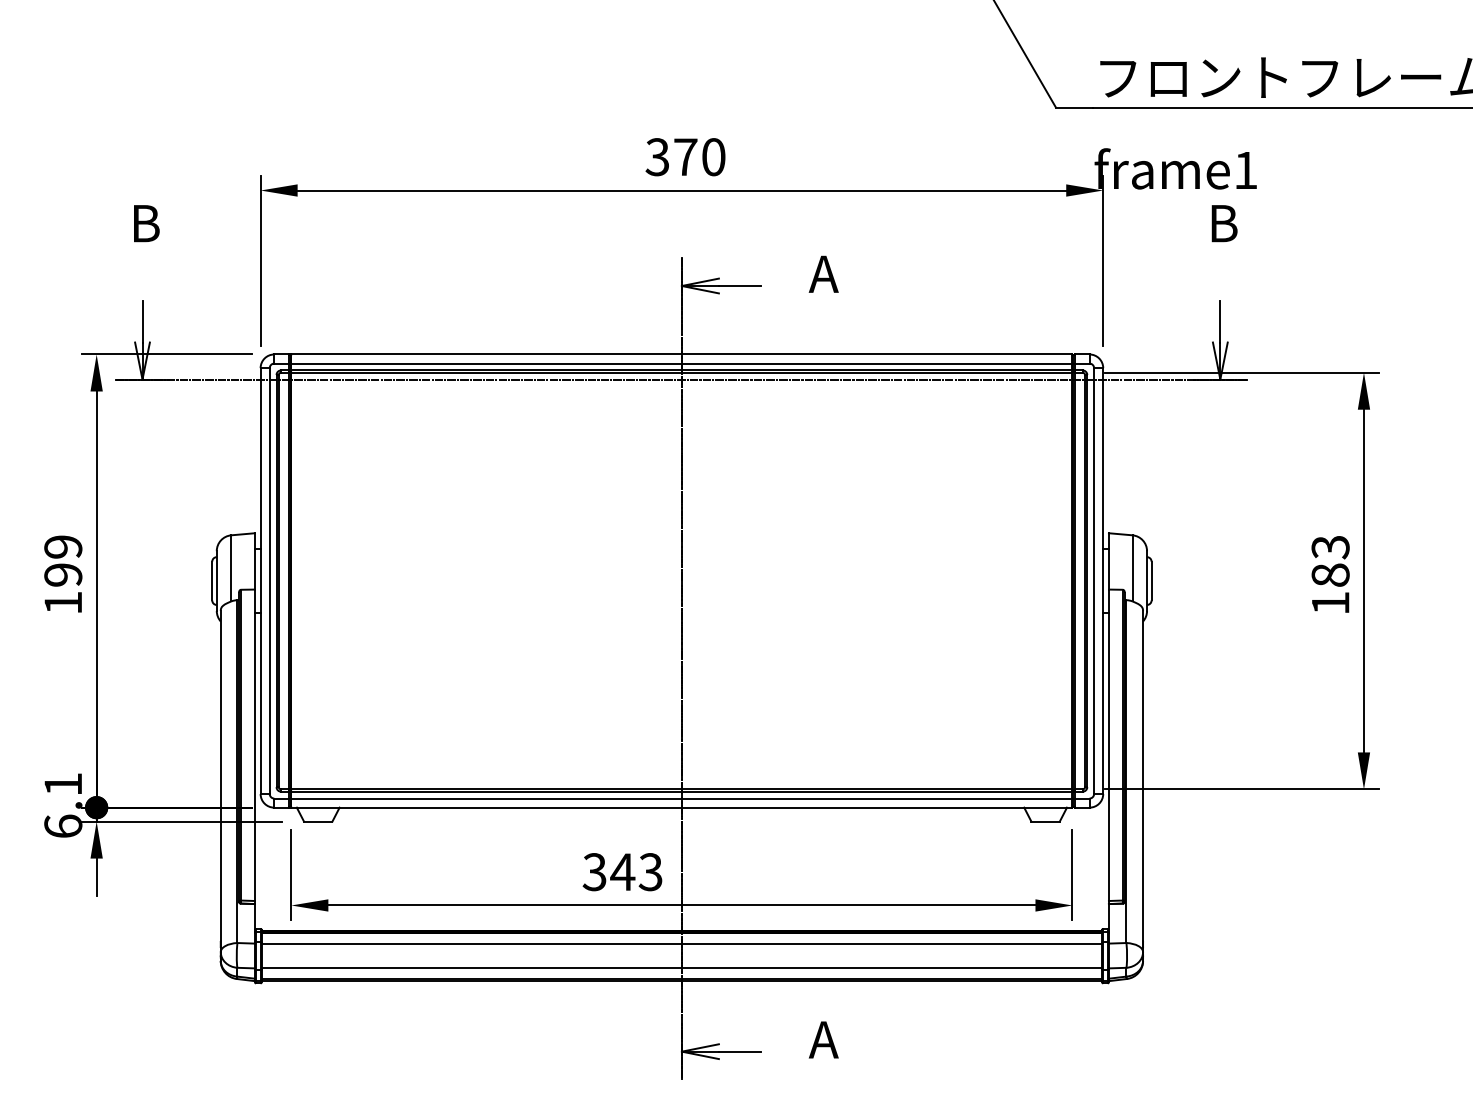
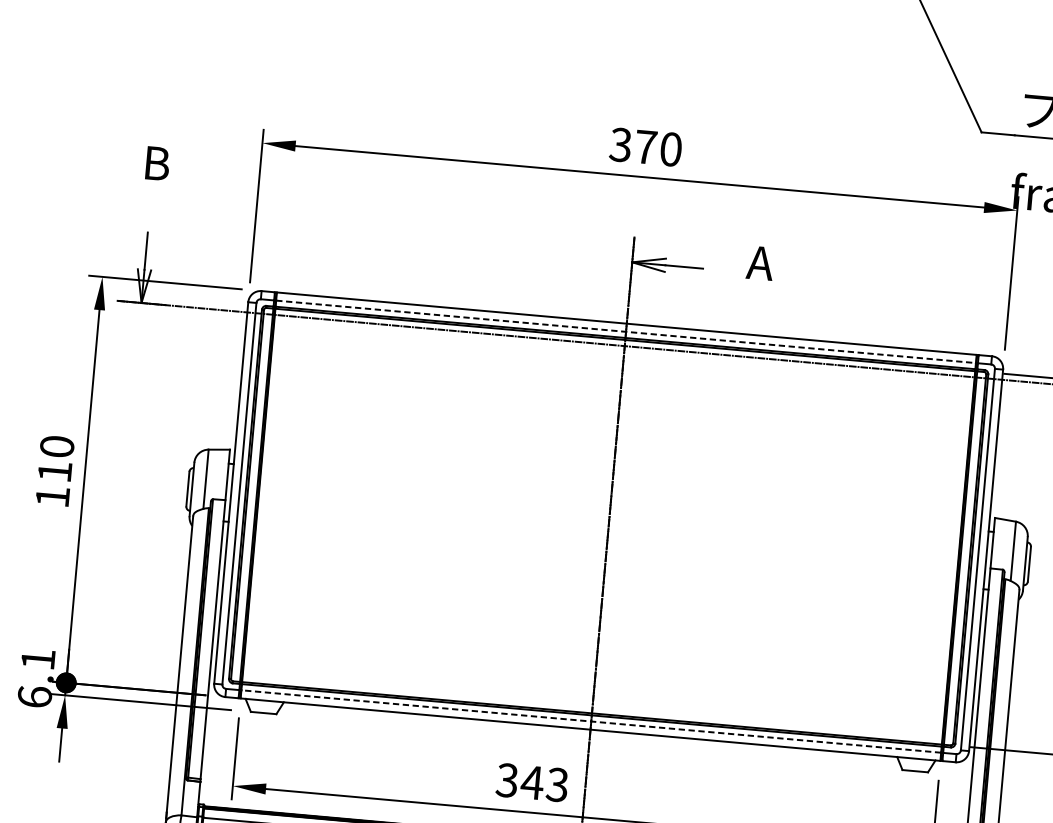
line: (681, 363) -> (625, 331), solid -> dashed
text: (63, 560) -> (56, 458), 199 -> 110
line: (681, 798) -> (590, 721), solid -> dashed

